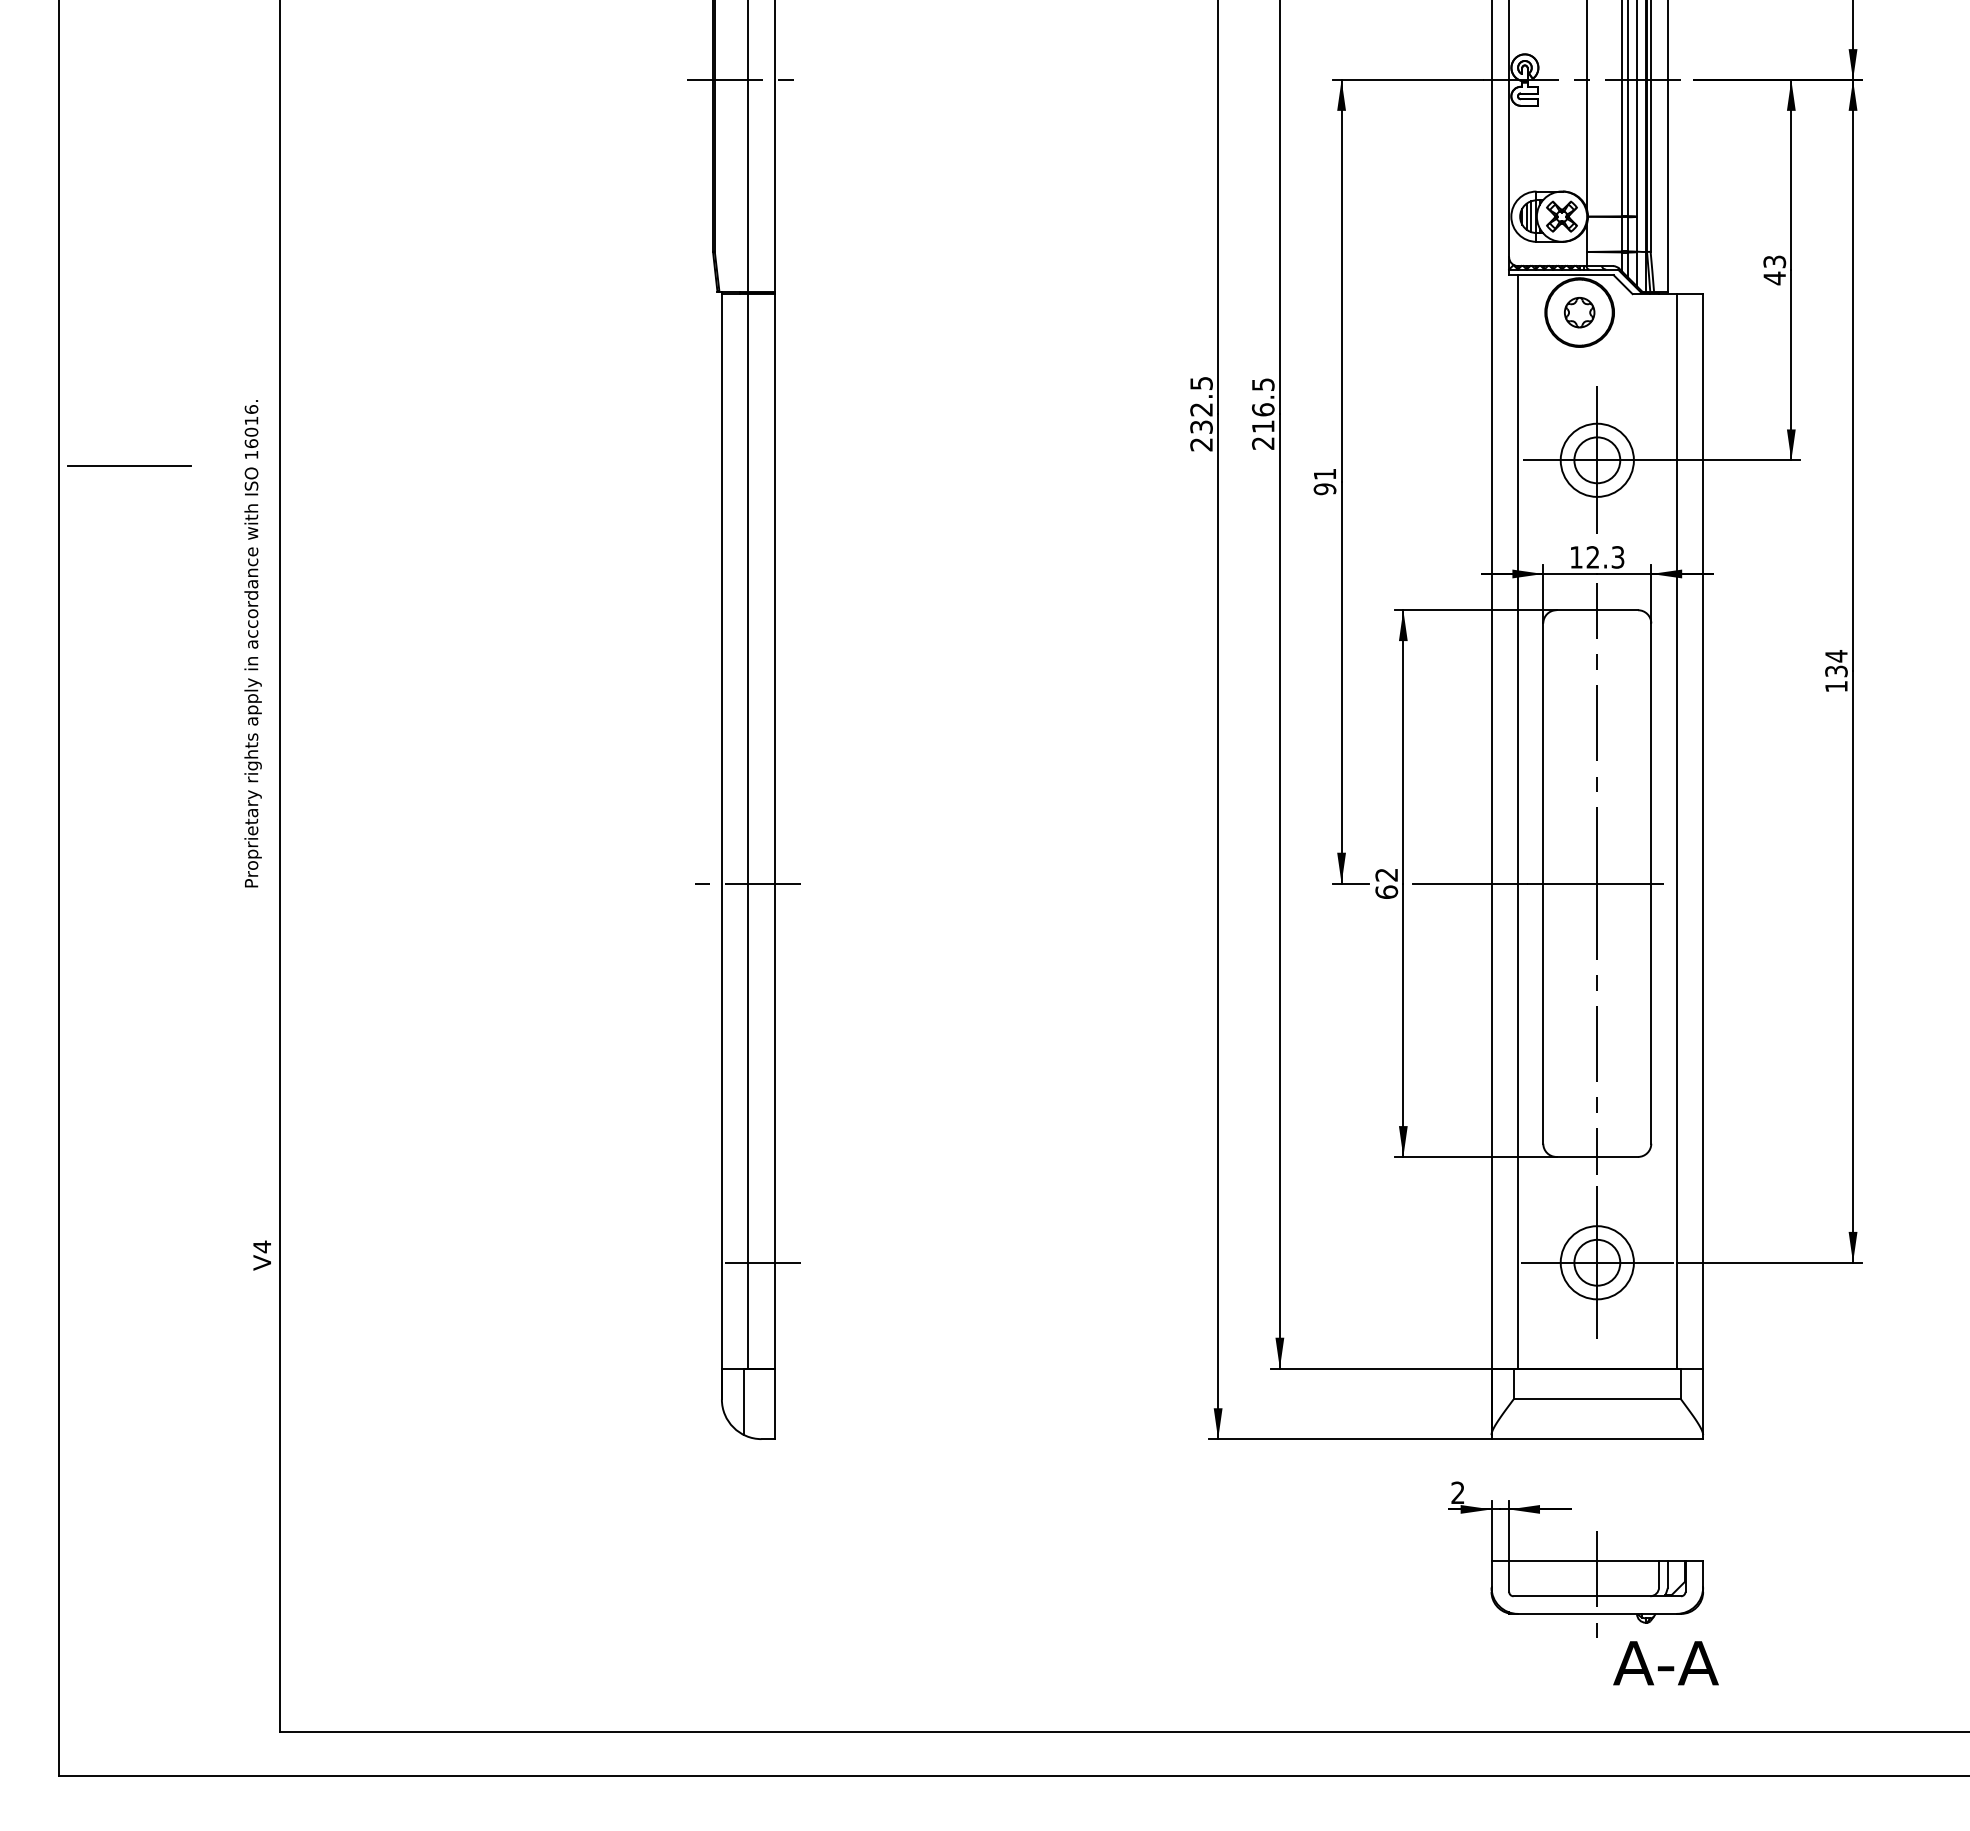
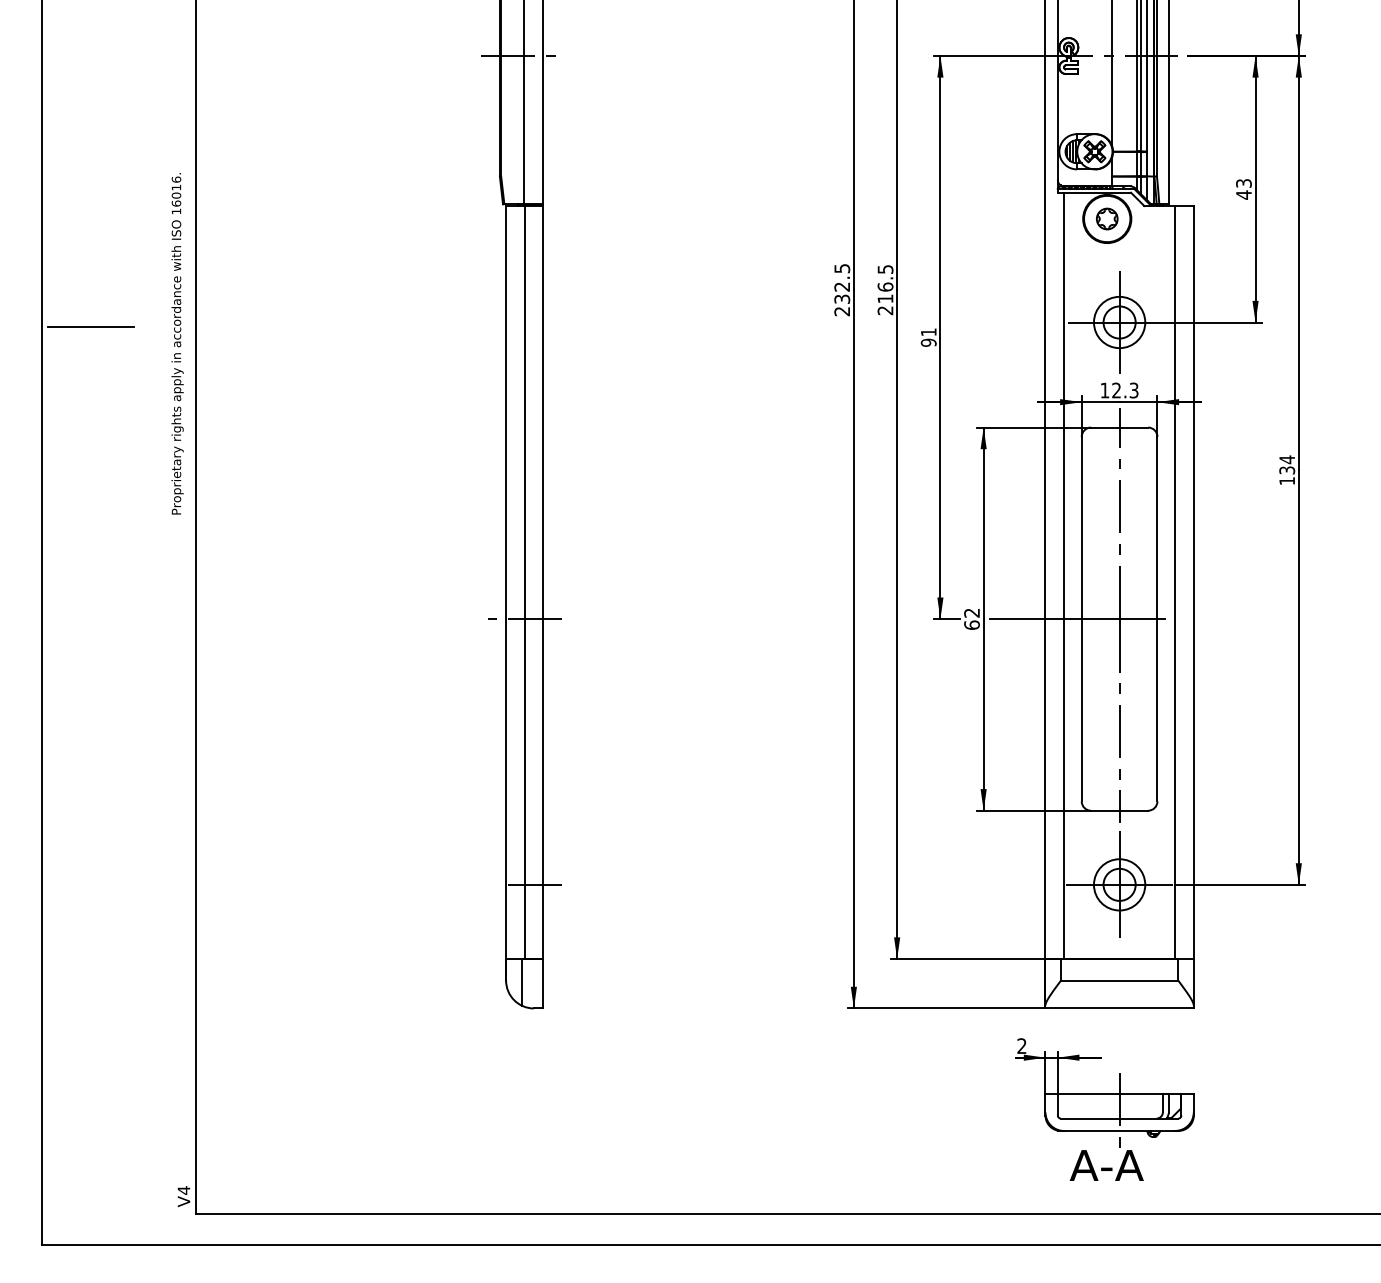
text: (252, 643) -> (177, 343), moved
text: (261, 1255) -> (183, 1196), moved
text: (1665, 1663) -> (1106, 1165), moved

